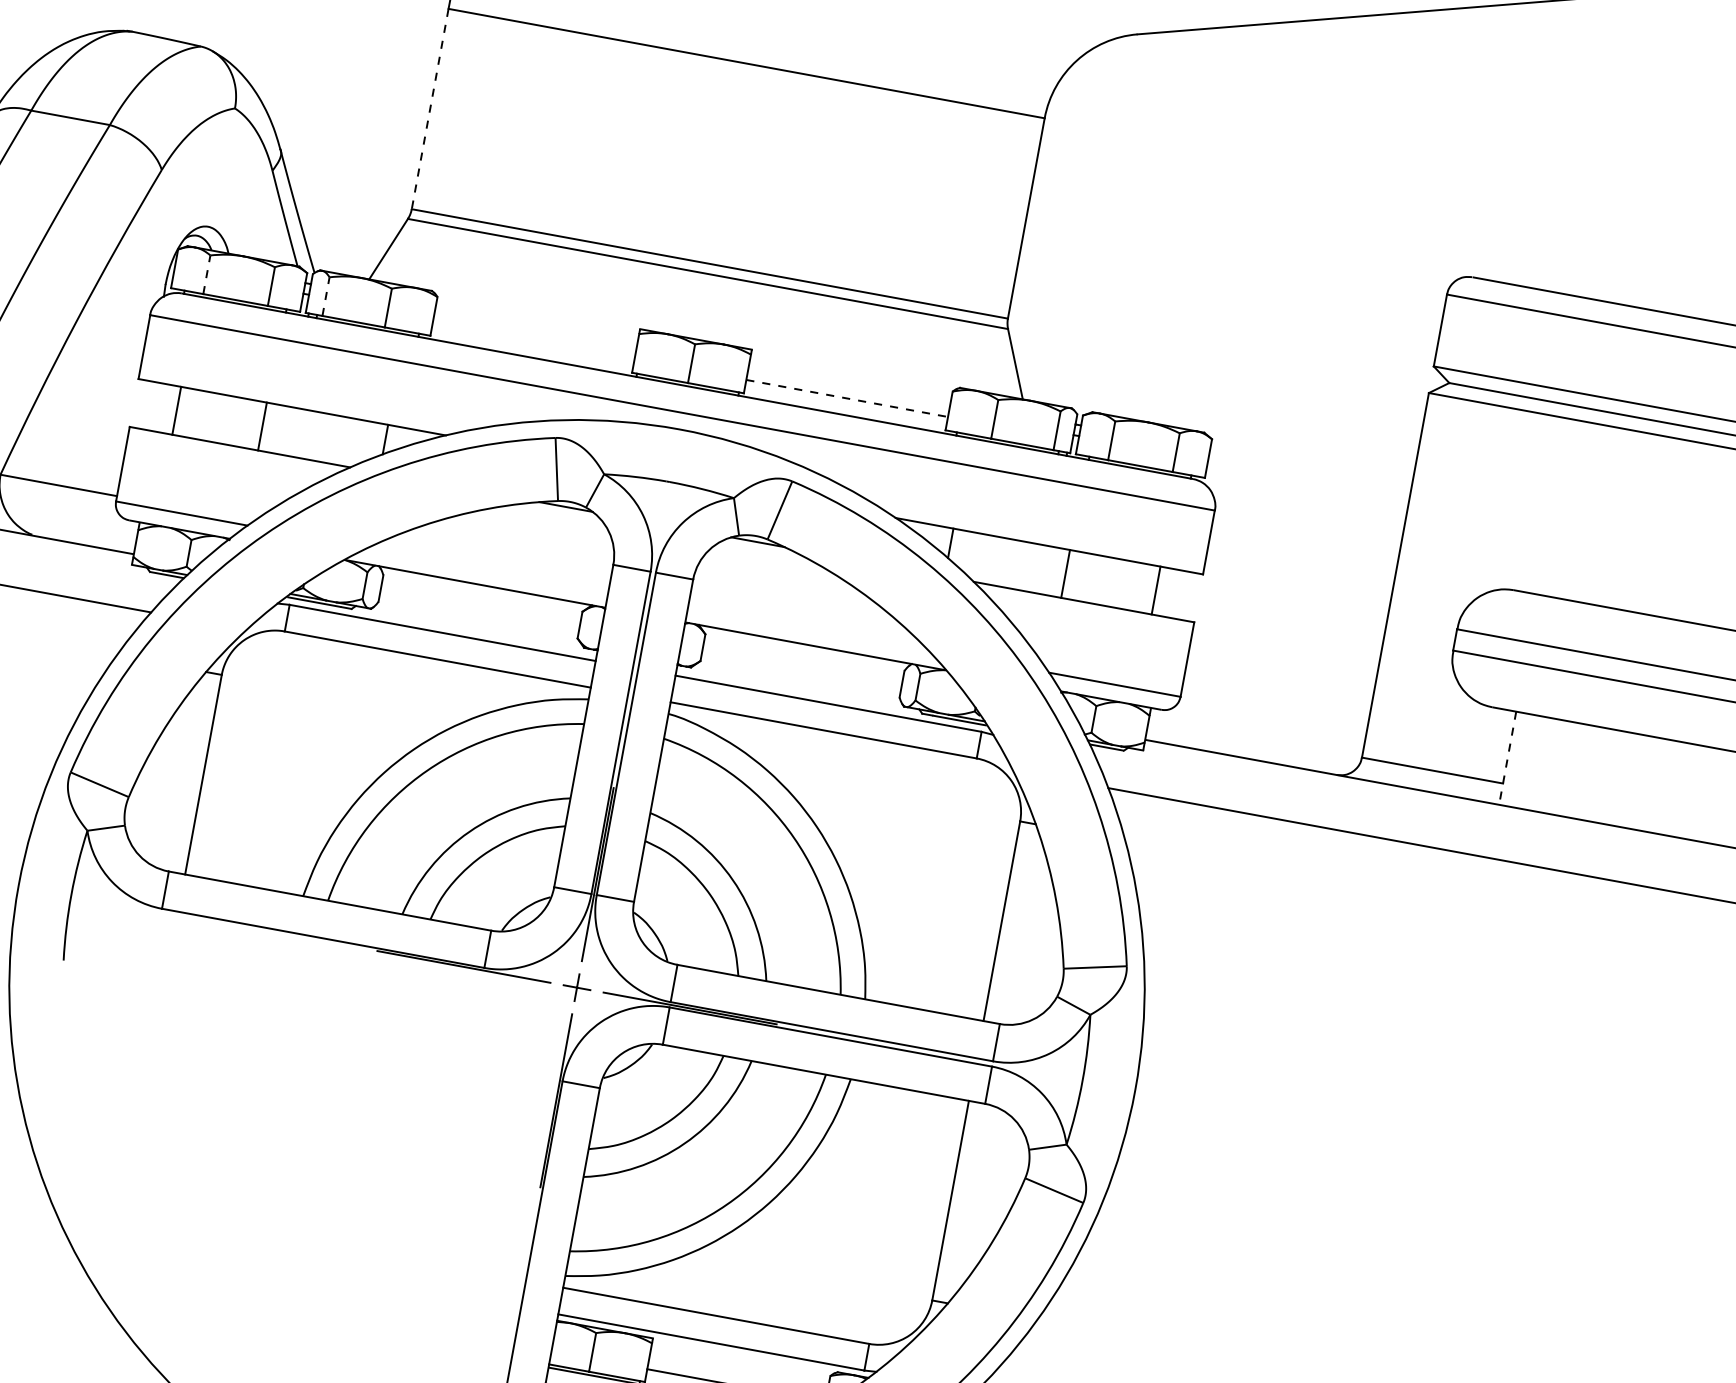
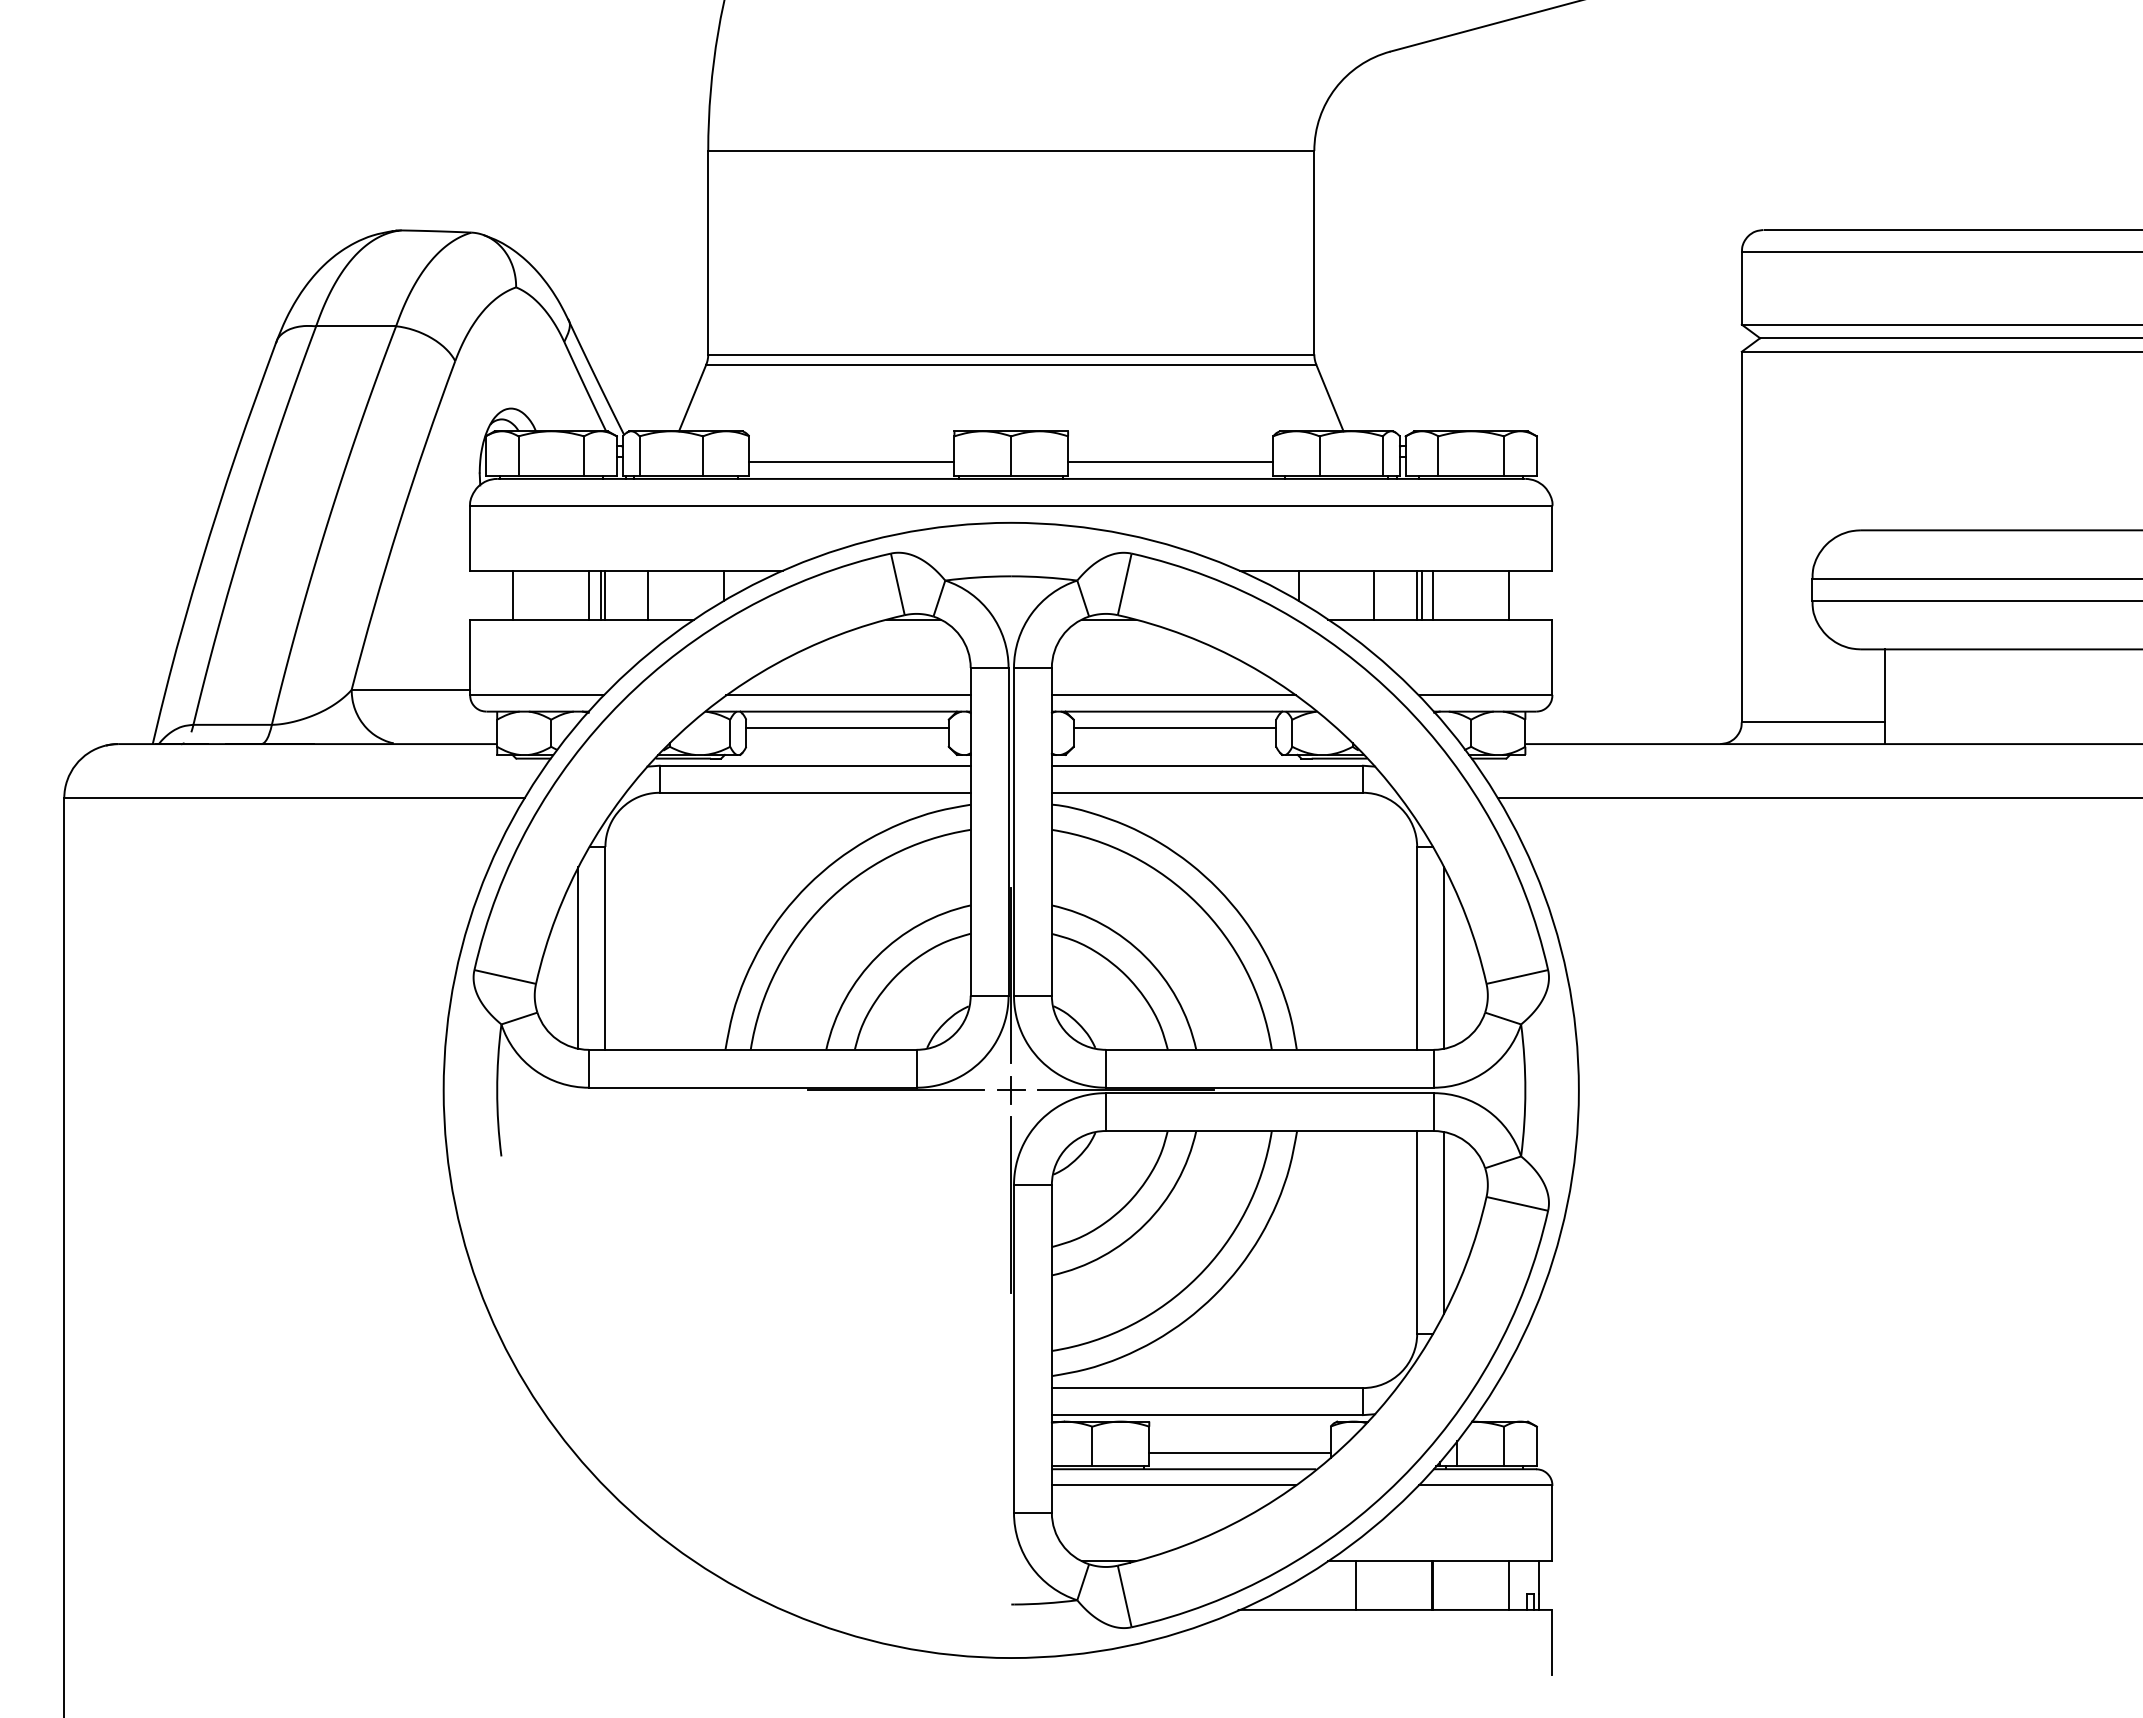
line: (430, 108) -> (708, 252), dashed -> solid
line: (206, 275) -> (518, 456), dashed -> solid
line: (325, 297) -> (639, 456), dashed -> solid
line: (533, 341) -> (851, 462), added
line: (846, 398) -> (1170, 462), dashed -> solid
line: (251, 423) -> (589, 594), added
line: (267, 426) -> (605, 594), added
line: (309, 434) -> (648, 594), added
line: (1023, 565) -> (1374, 594), added
line: (488, 569) -> (848, 695), added
line: (1070, 573) -> (1421, 594), added
line: (1081, 576) -> (1433, 594), added
line: (481, 601) -> (847, 727), added
line: (807, 628) -> (1173, 695), added
line: (803, 660) -> (1174, 727), added
line: (1507, 759) -> (1885, 697), dashed -> solid
line: (175, 778) -> (578, 957), added
line: (1027, 935) -> (1444, 957), added
line: (979, 1195) -> (1444, 1222), added

